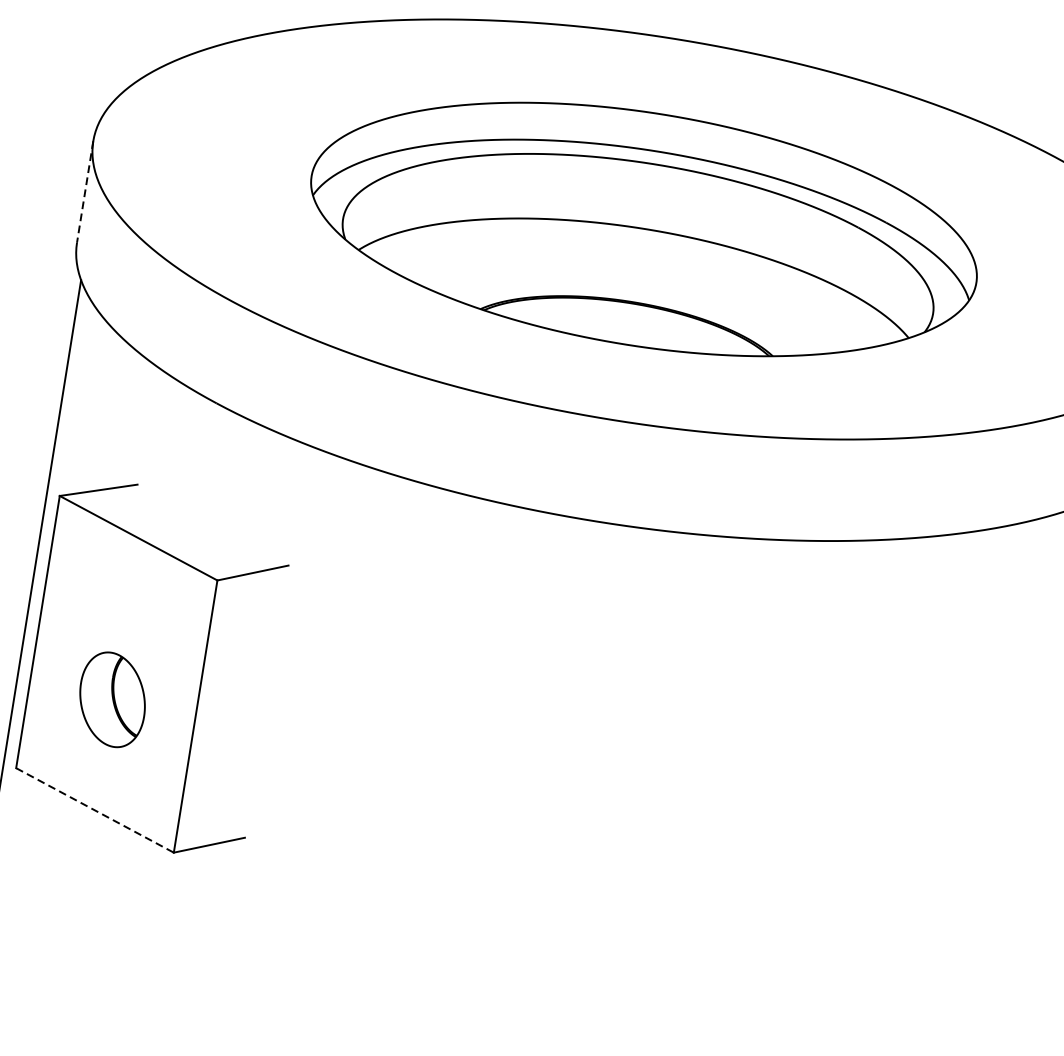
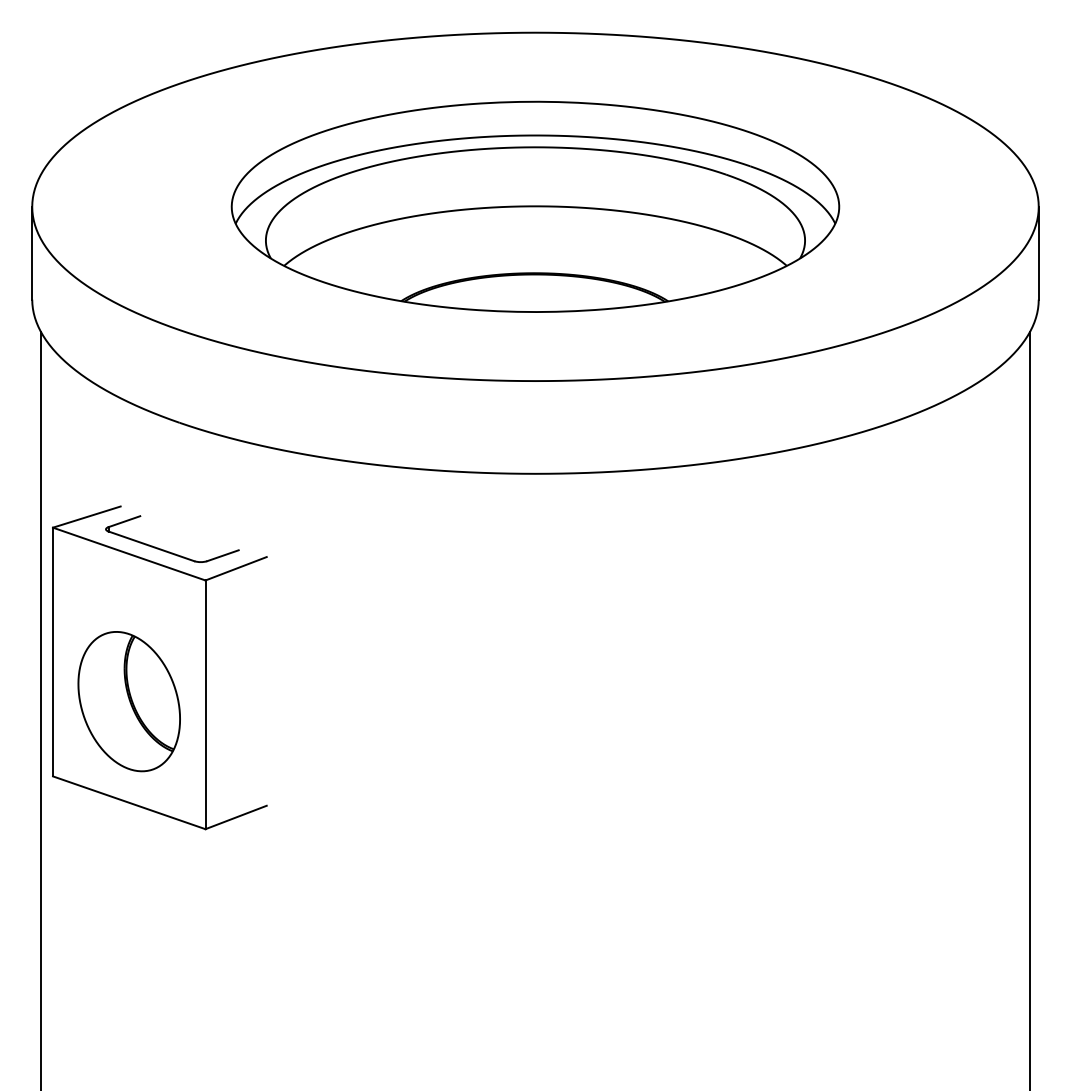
line: (85, 192) -> (32, 253), dashed -> solid
part: (183, 542) -> (169, 551), added
part: (111, 699) -> (128, 701), size x1.67
line: (95, 810) -> (129, 802), dashed -> solid

